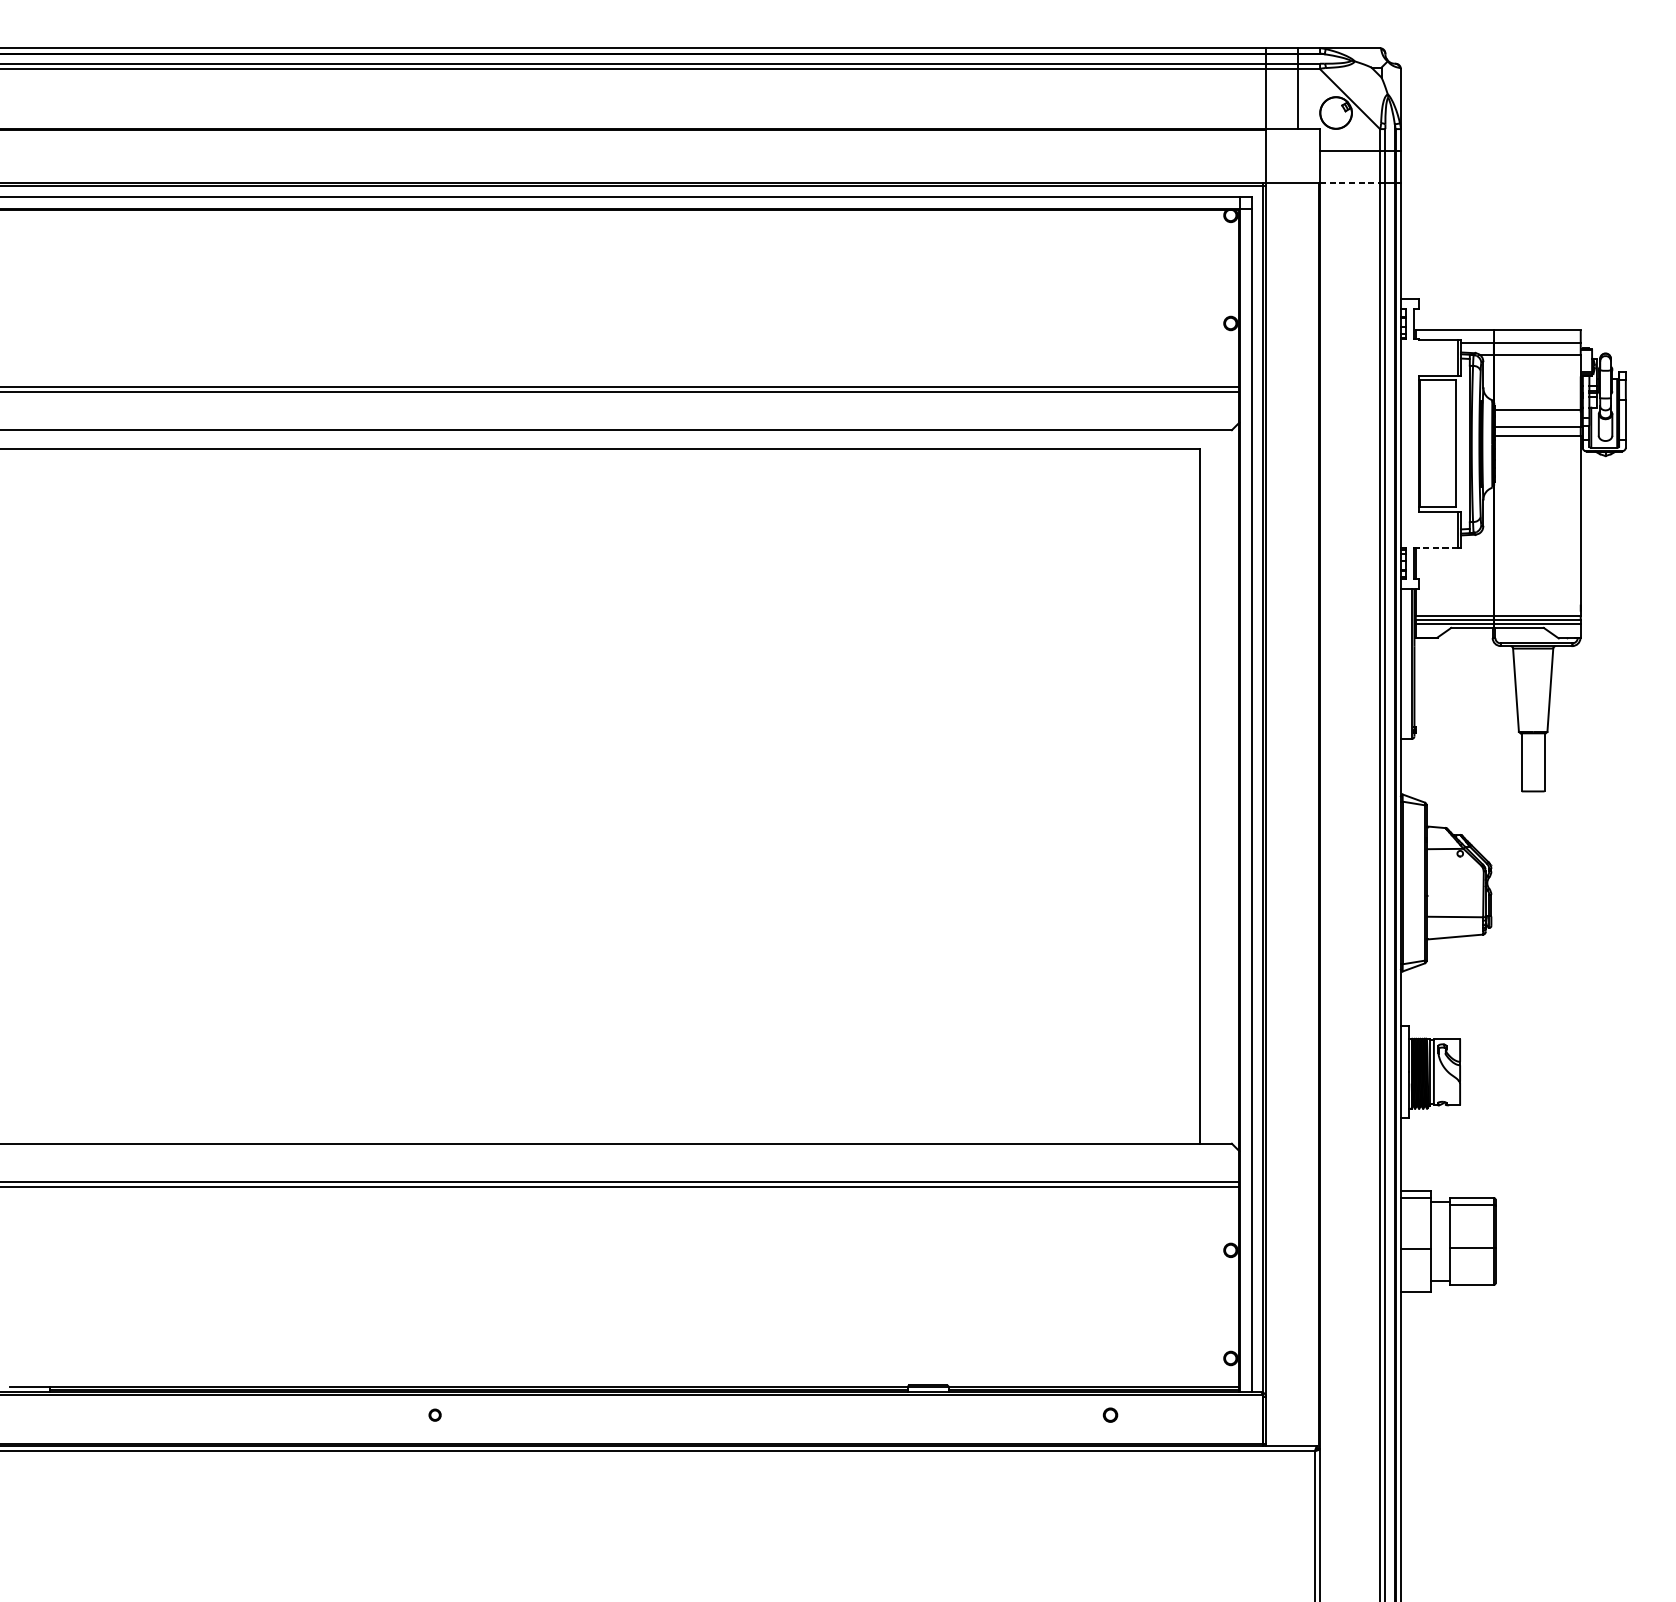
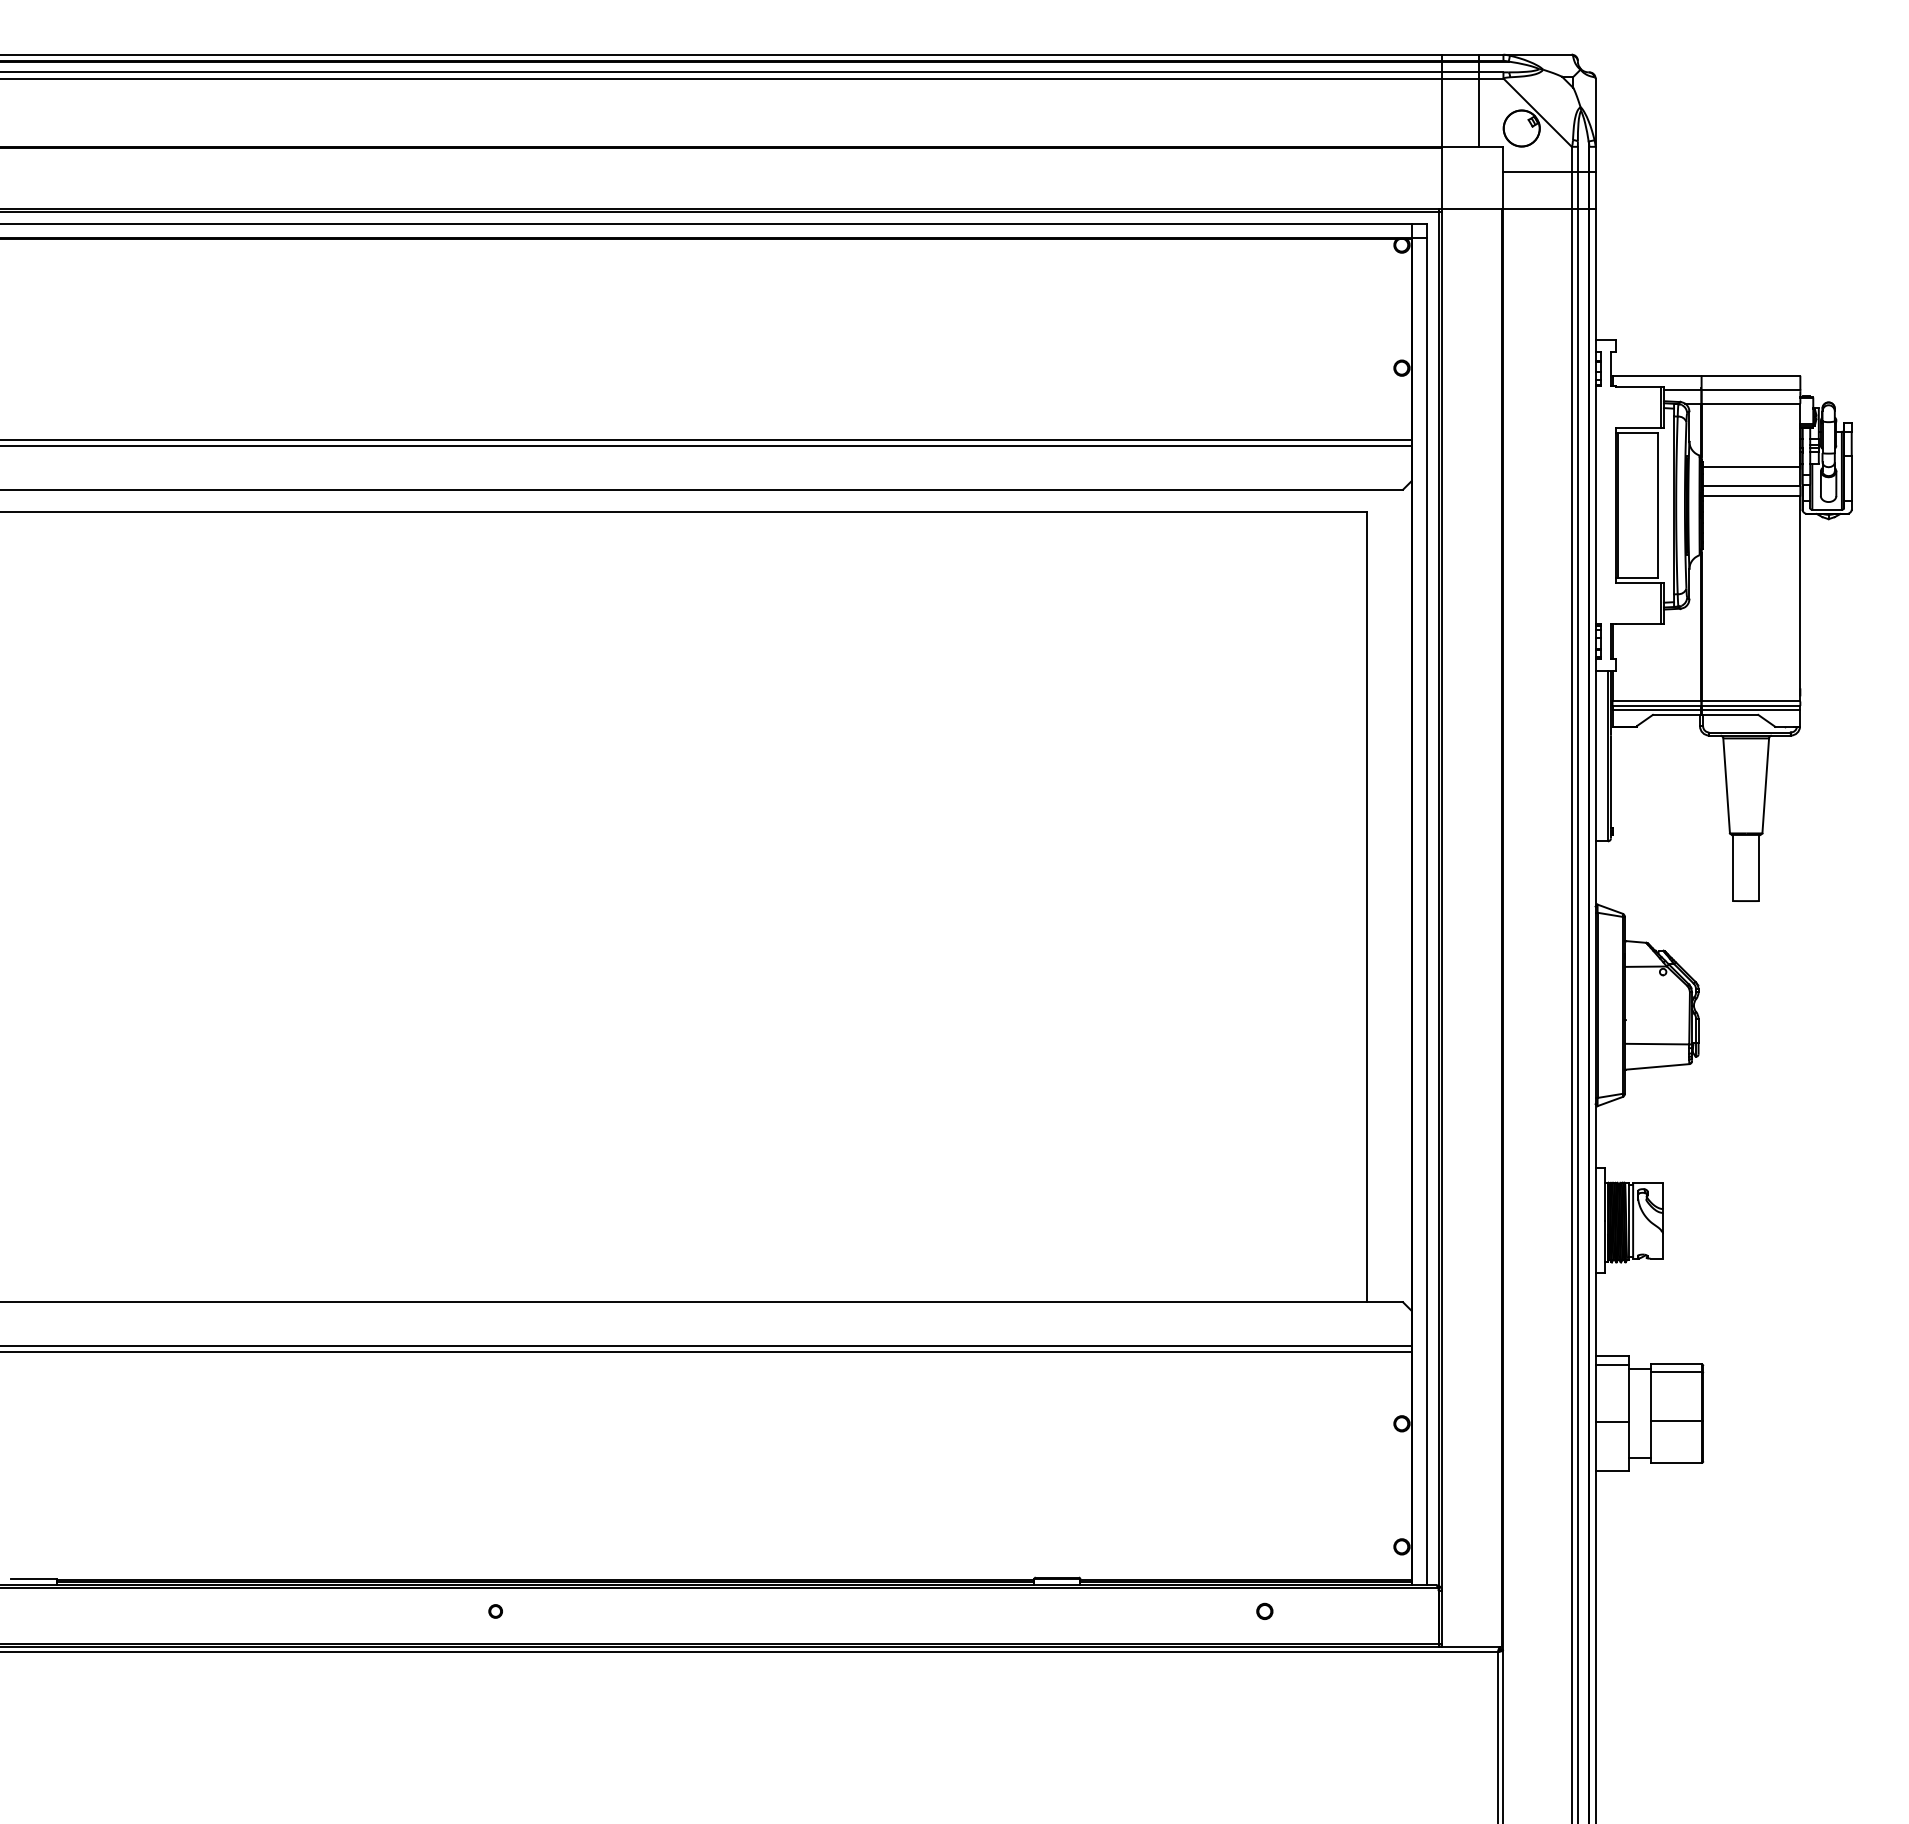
line: (1350, 183) -> (1538, 208), dashed -> solid
line: (1438, 547) -> (1638, 623), dashed -> solid

